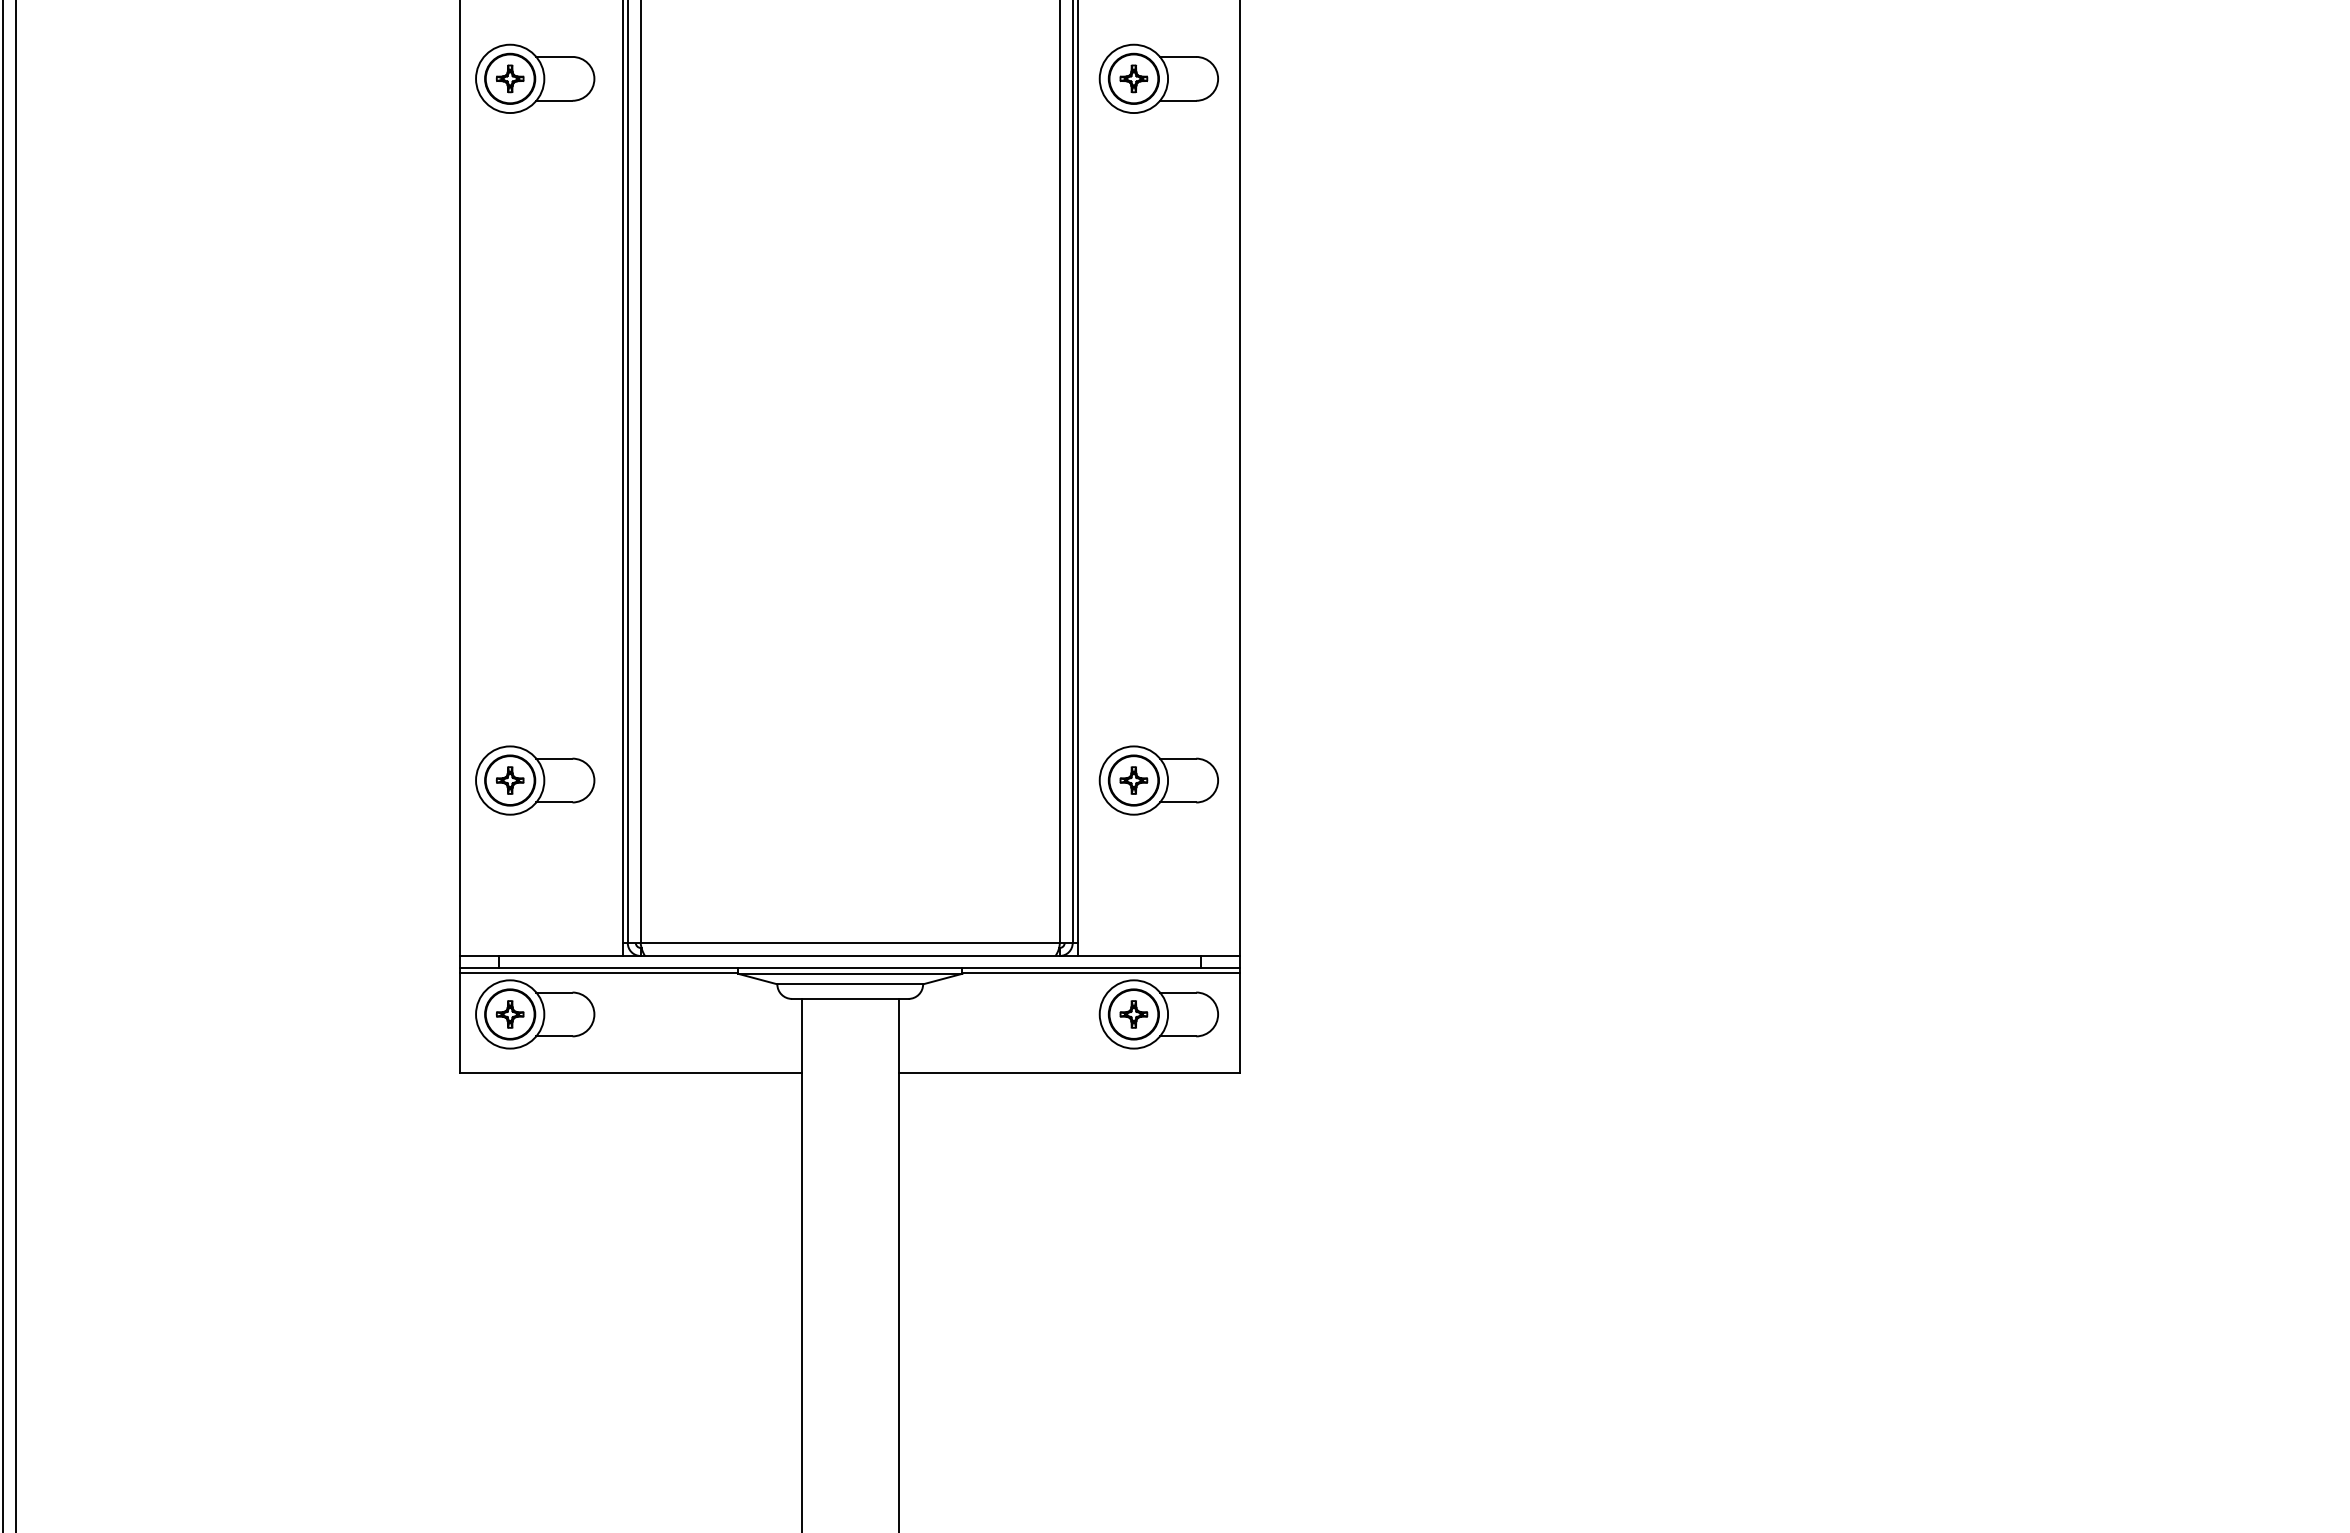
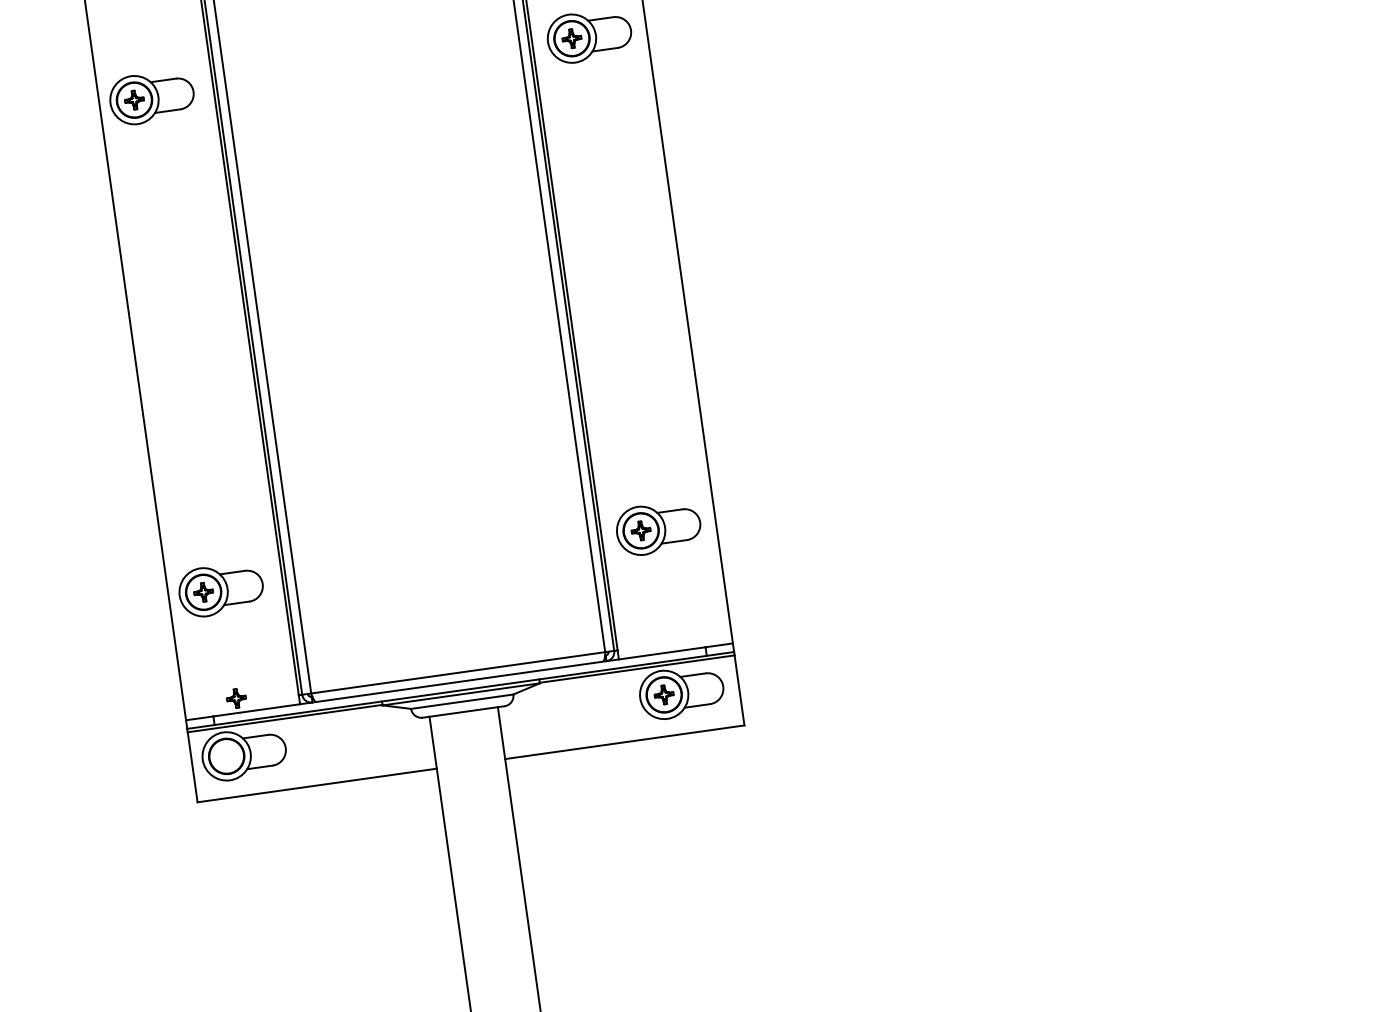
part: (509, 1014) -> (235, 698), moved

